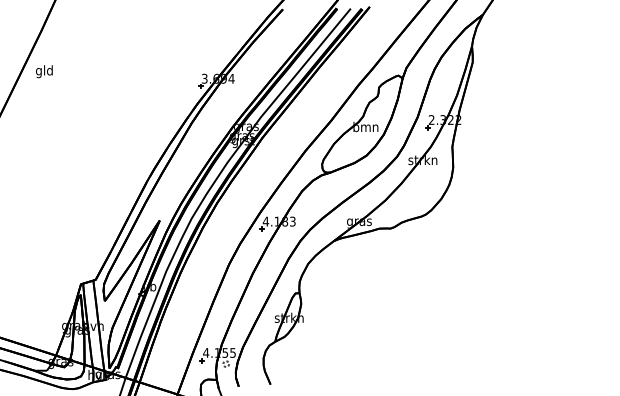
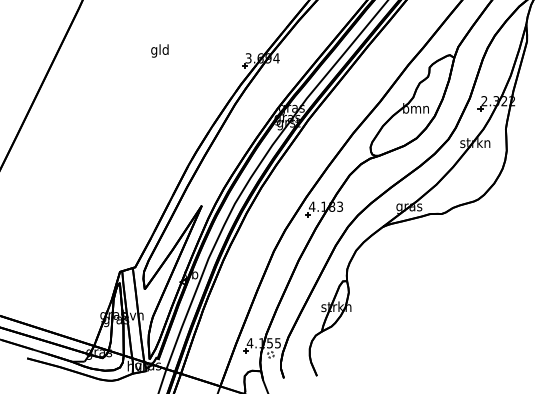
text: (44, 71) -> (160, 50), moved

